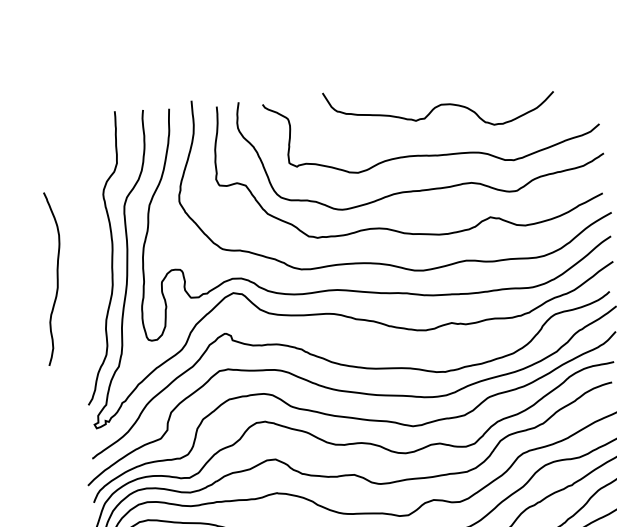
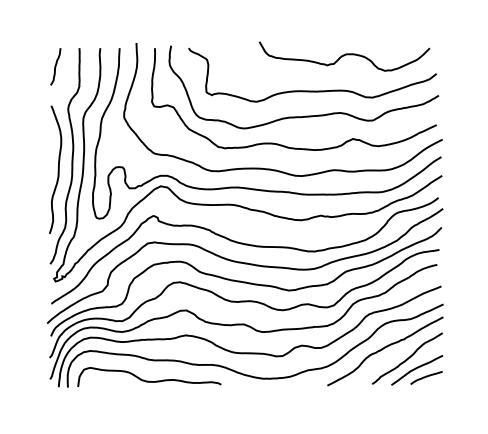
curve: (438, 107) -> (344, 56), moved
curve: (83, 137) -> (55, 66), added
curve: (55, 278) -> (57, 169), moved

